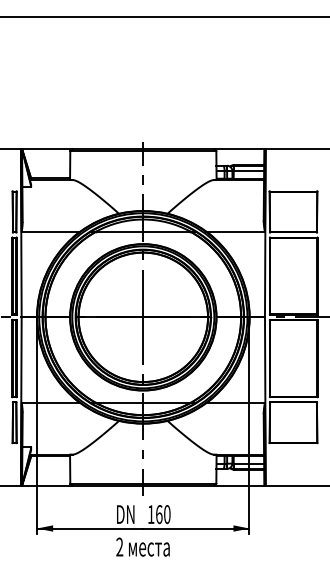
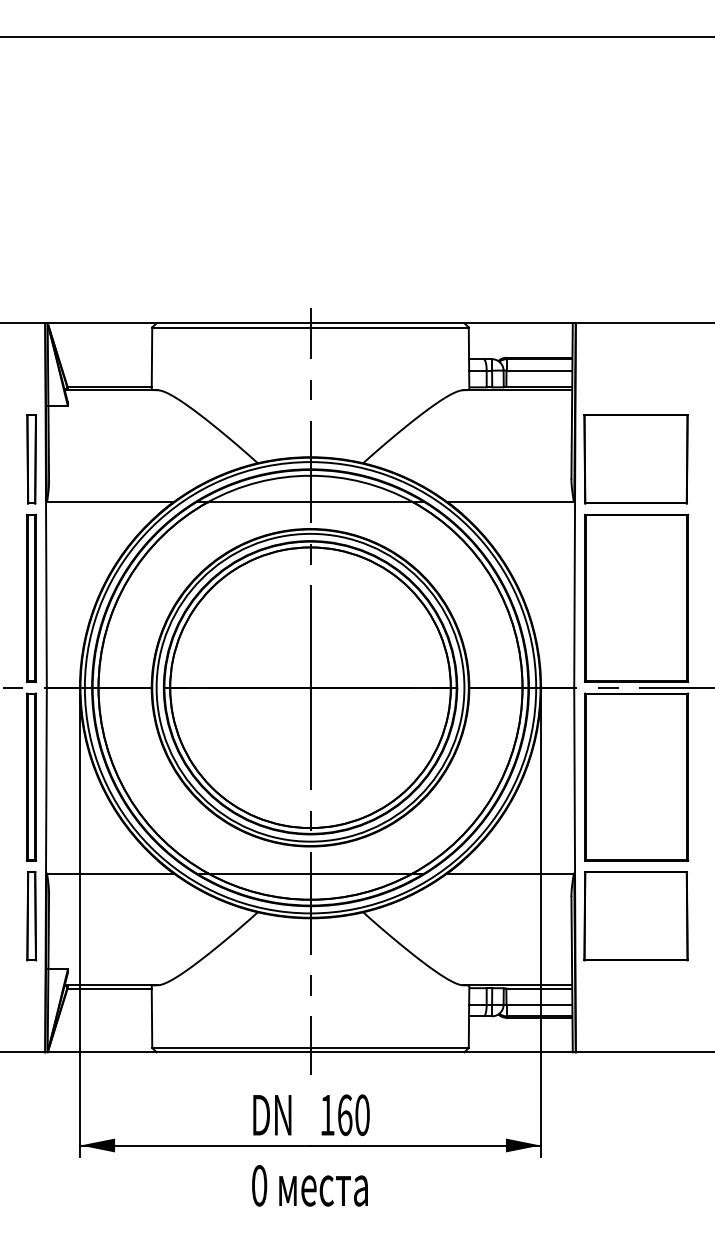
text: (119, 546) -> (258, 1184), 2 -> 0

